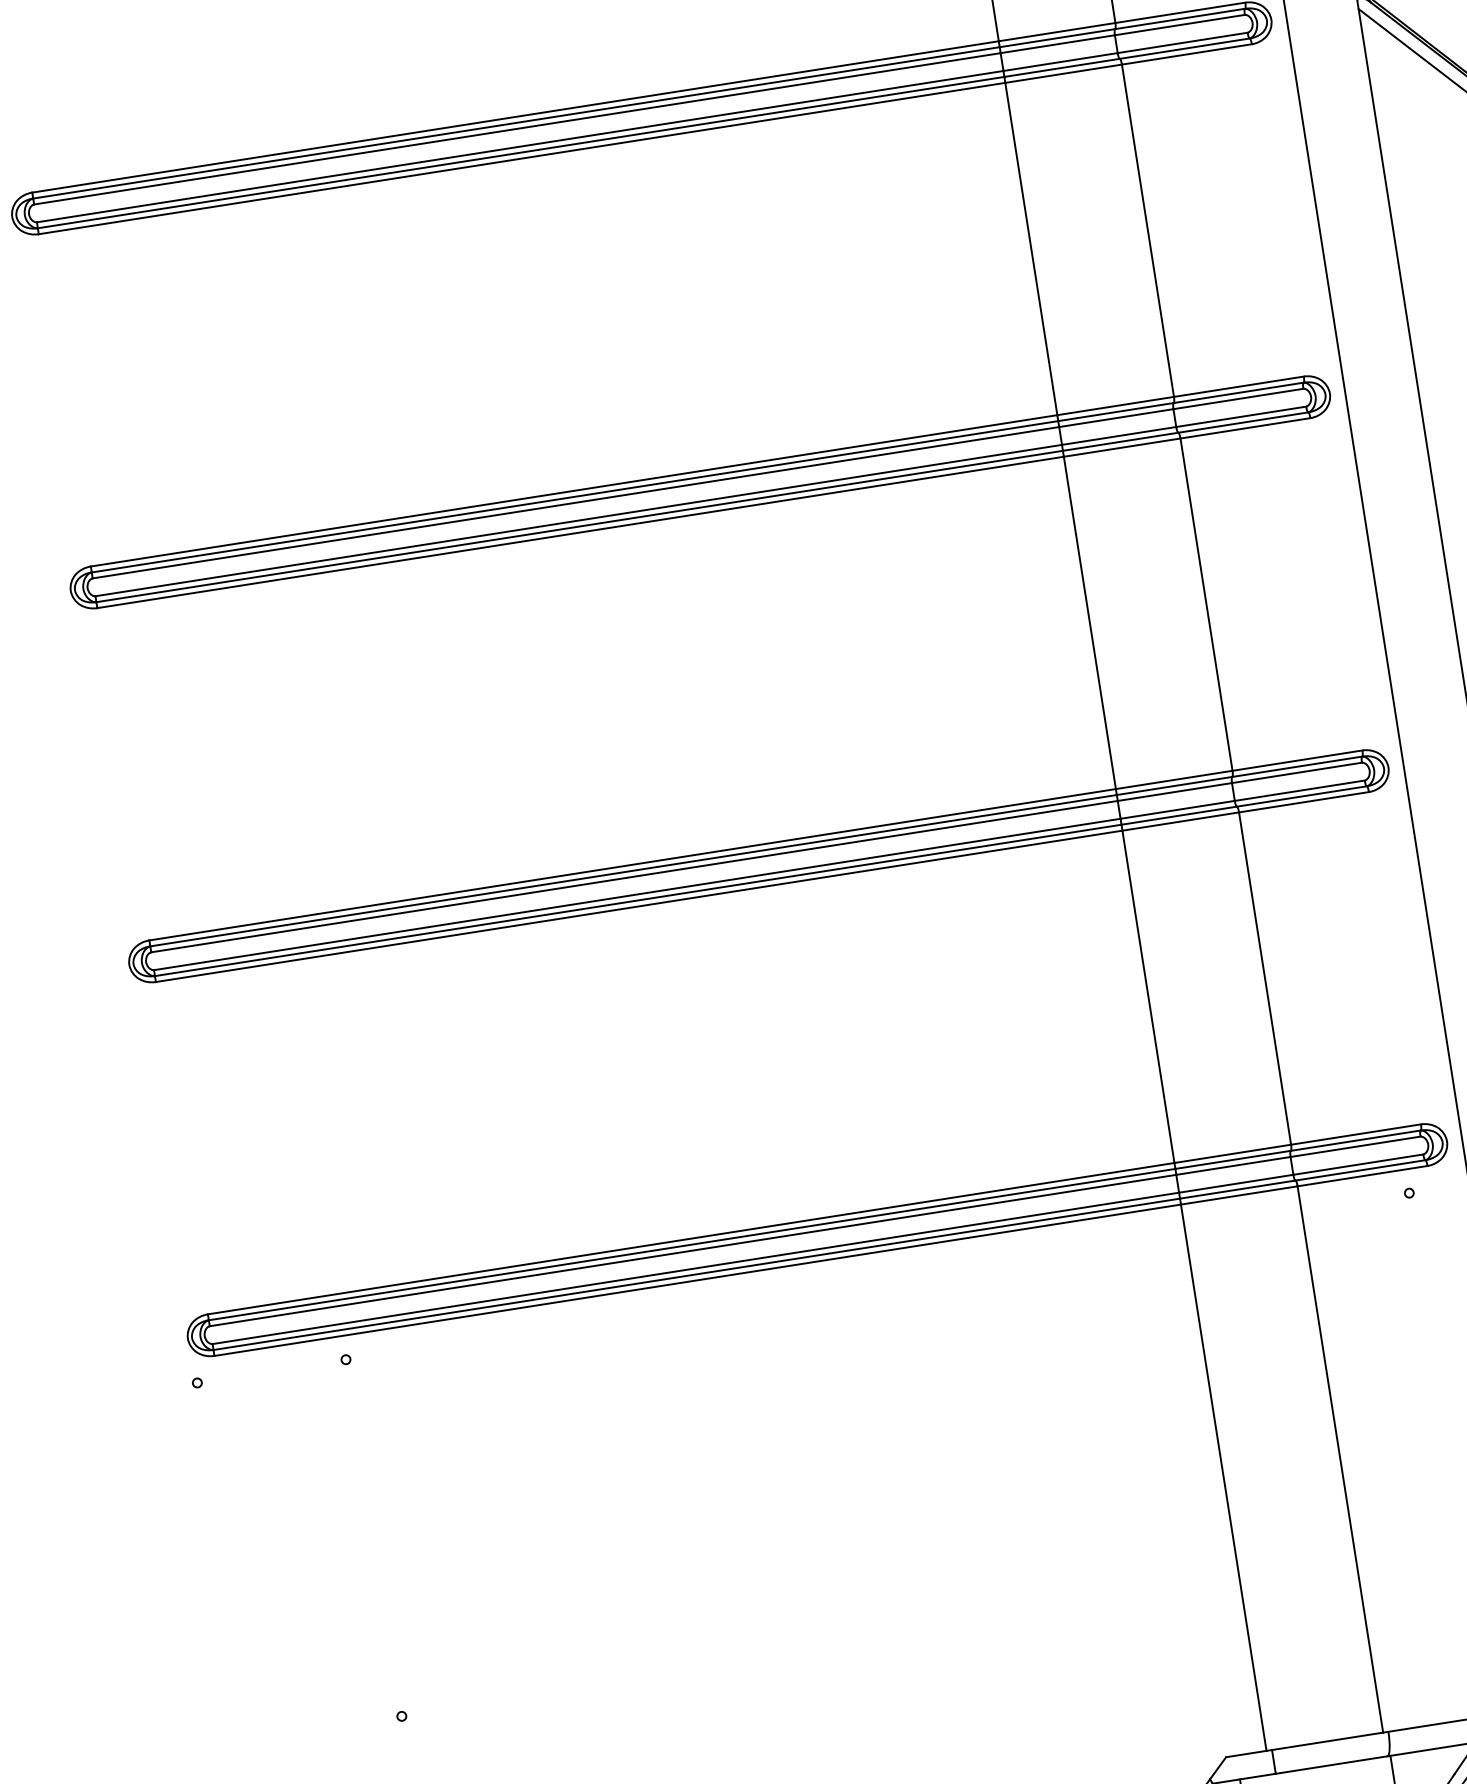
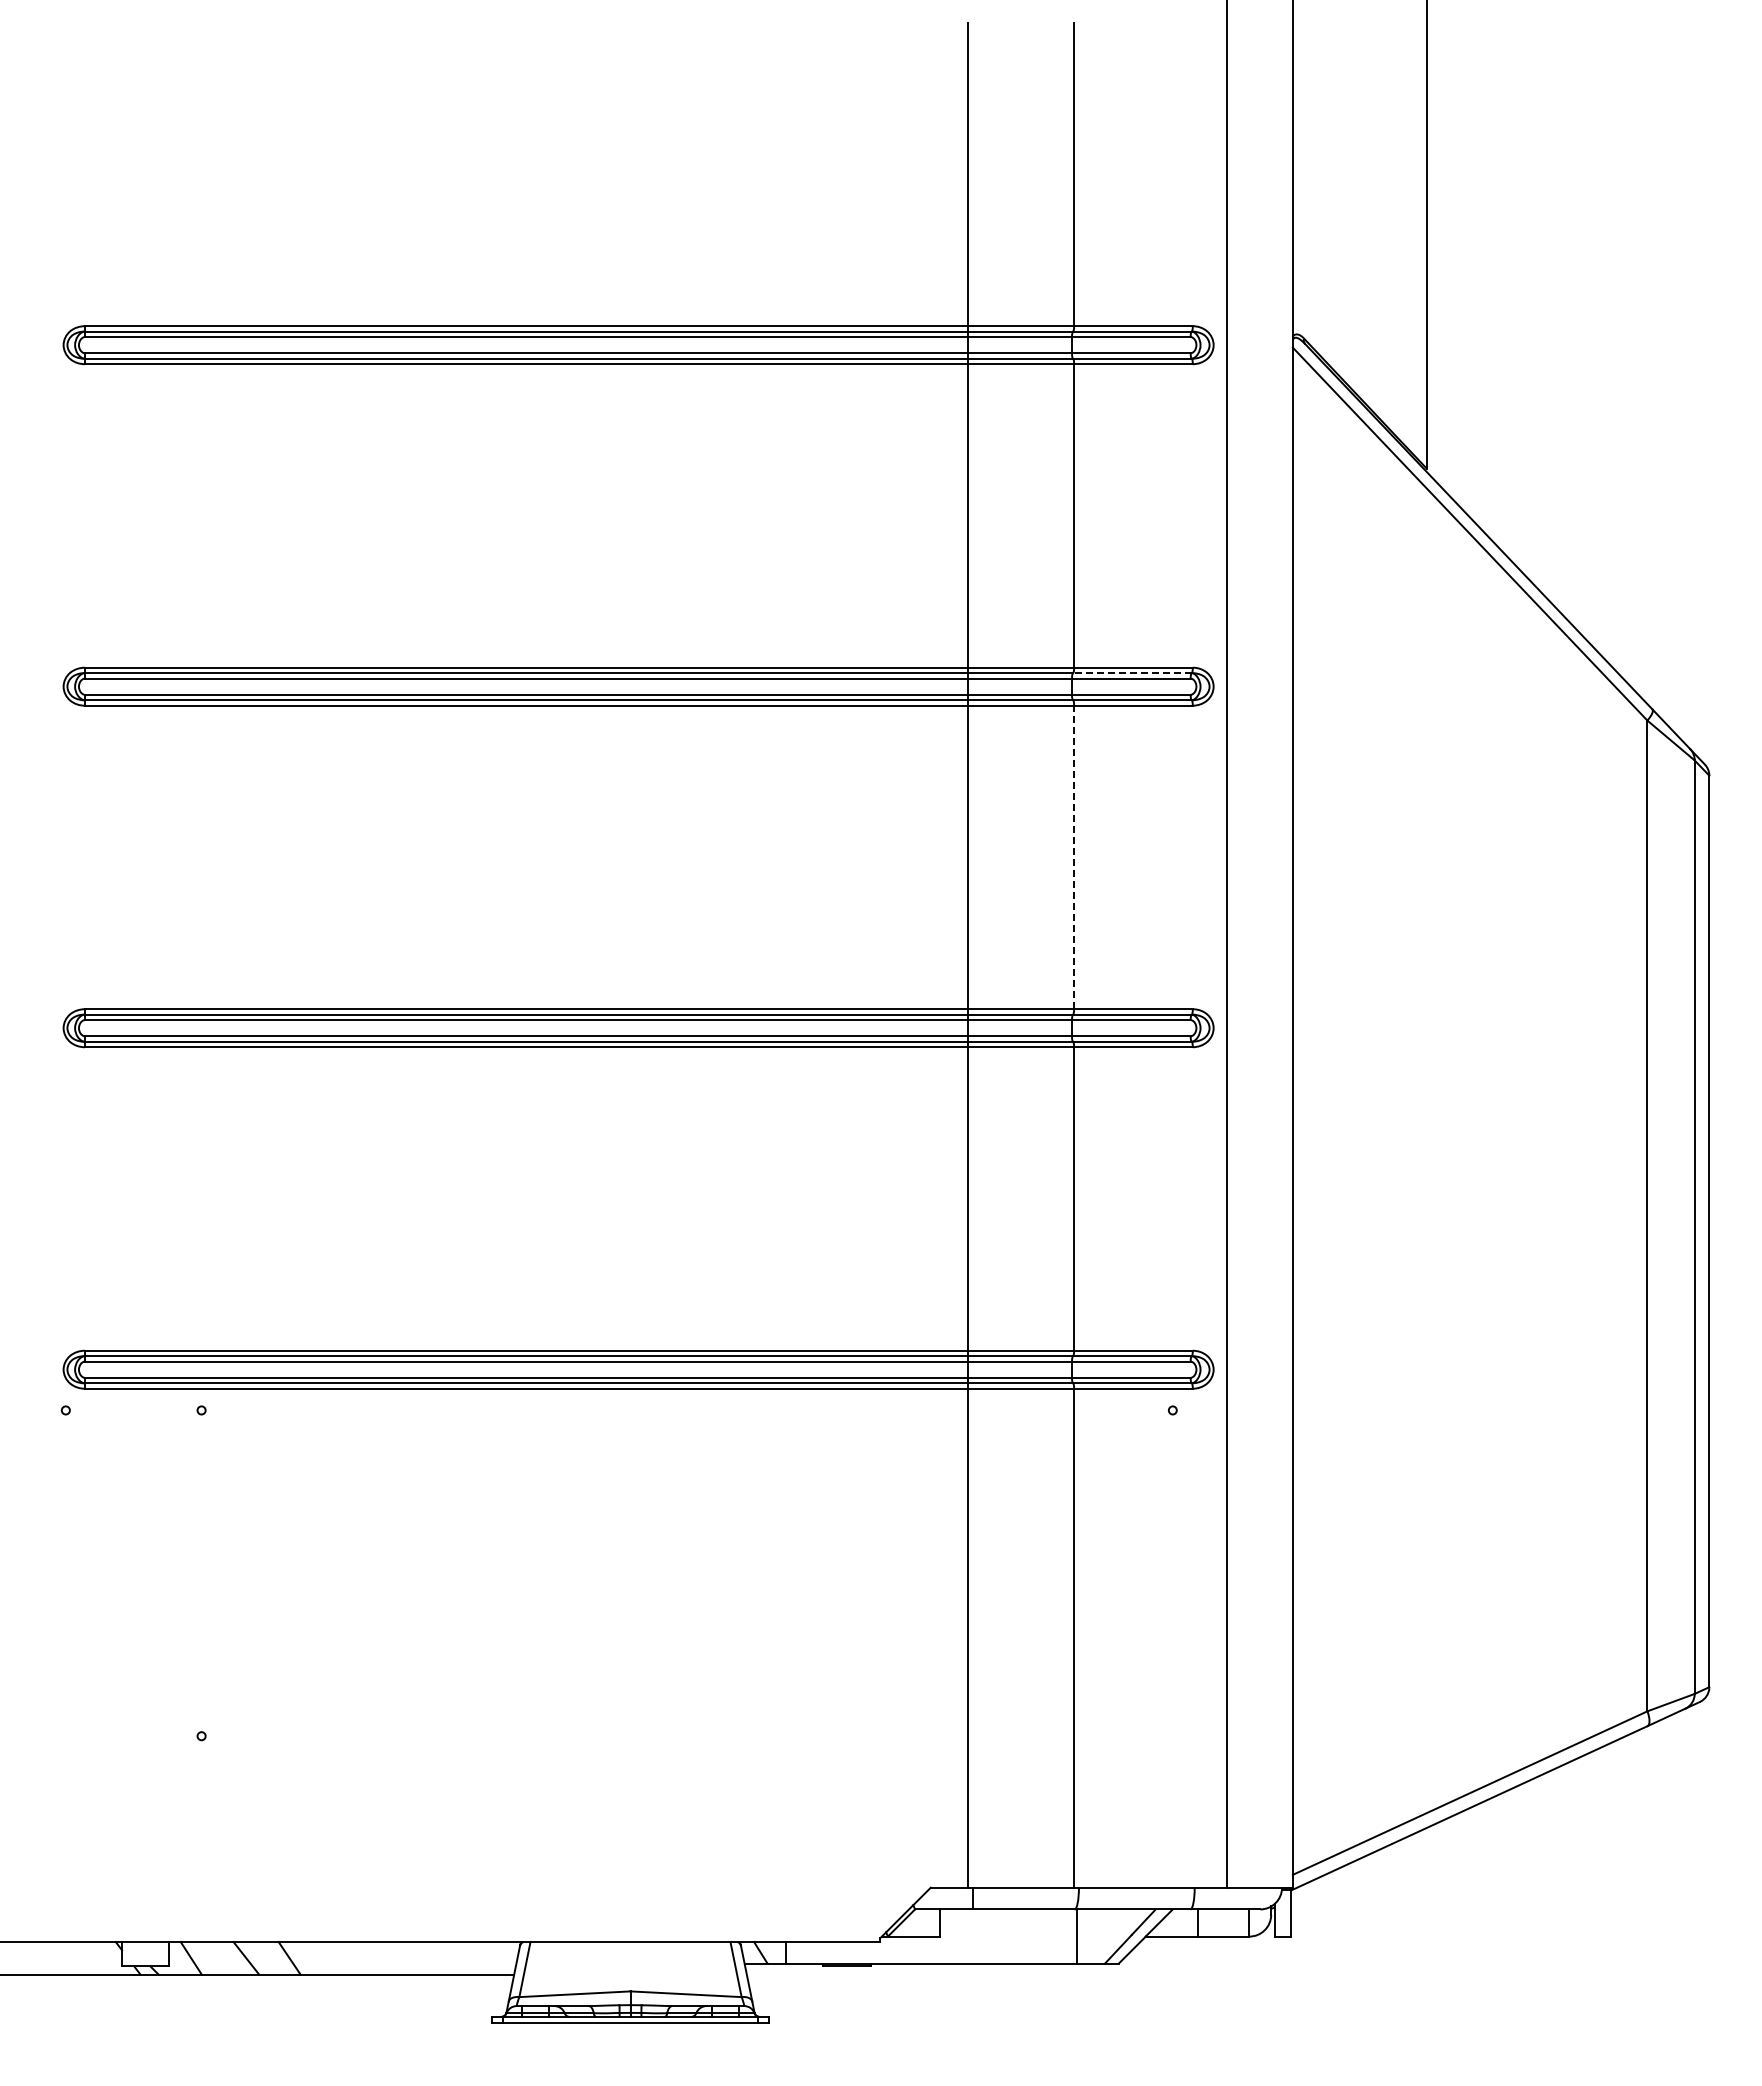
line: (1237, 393) -> (1131, 673), solid -> dashed
line: (1206, 604) -> (1074, 857), solid -> dashed

